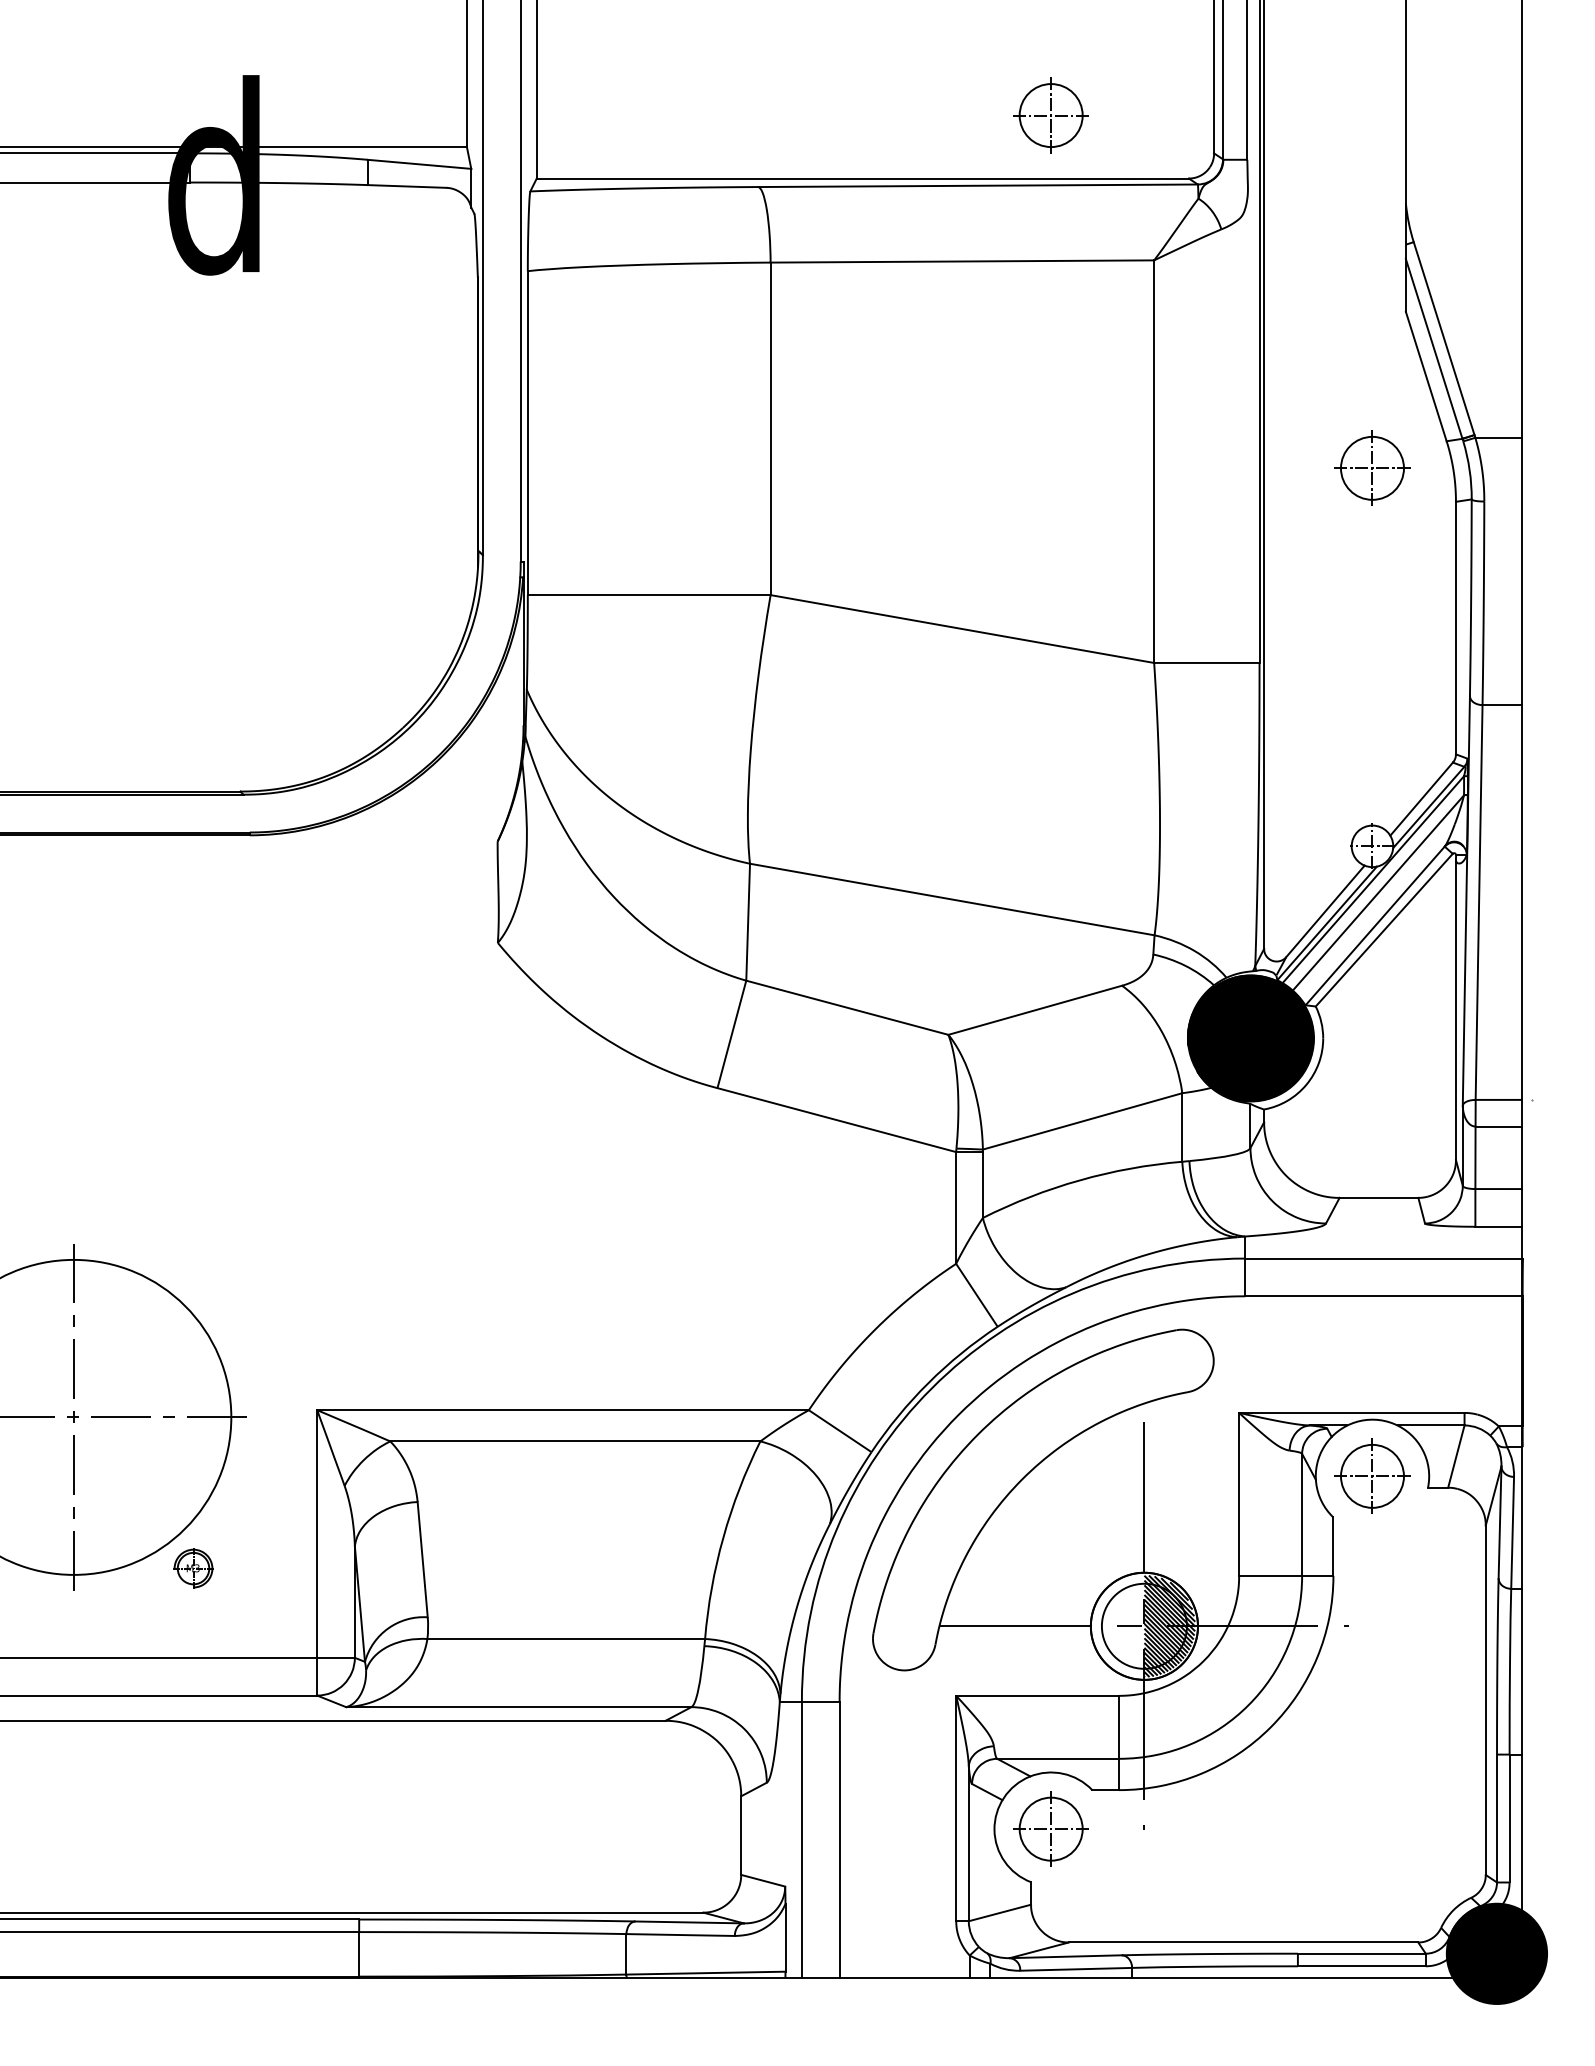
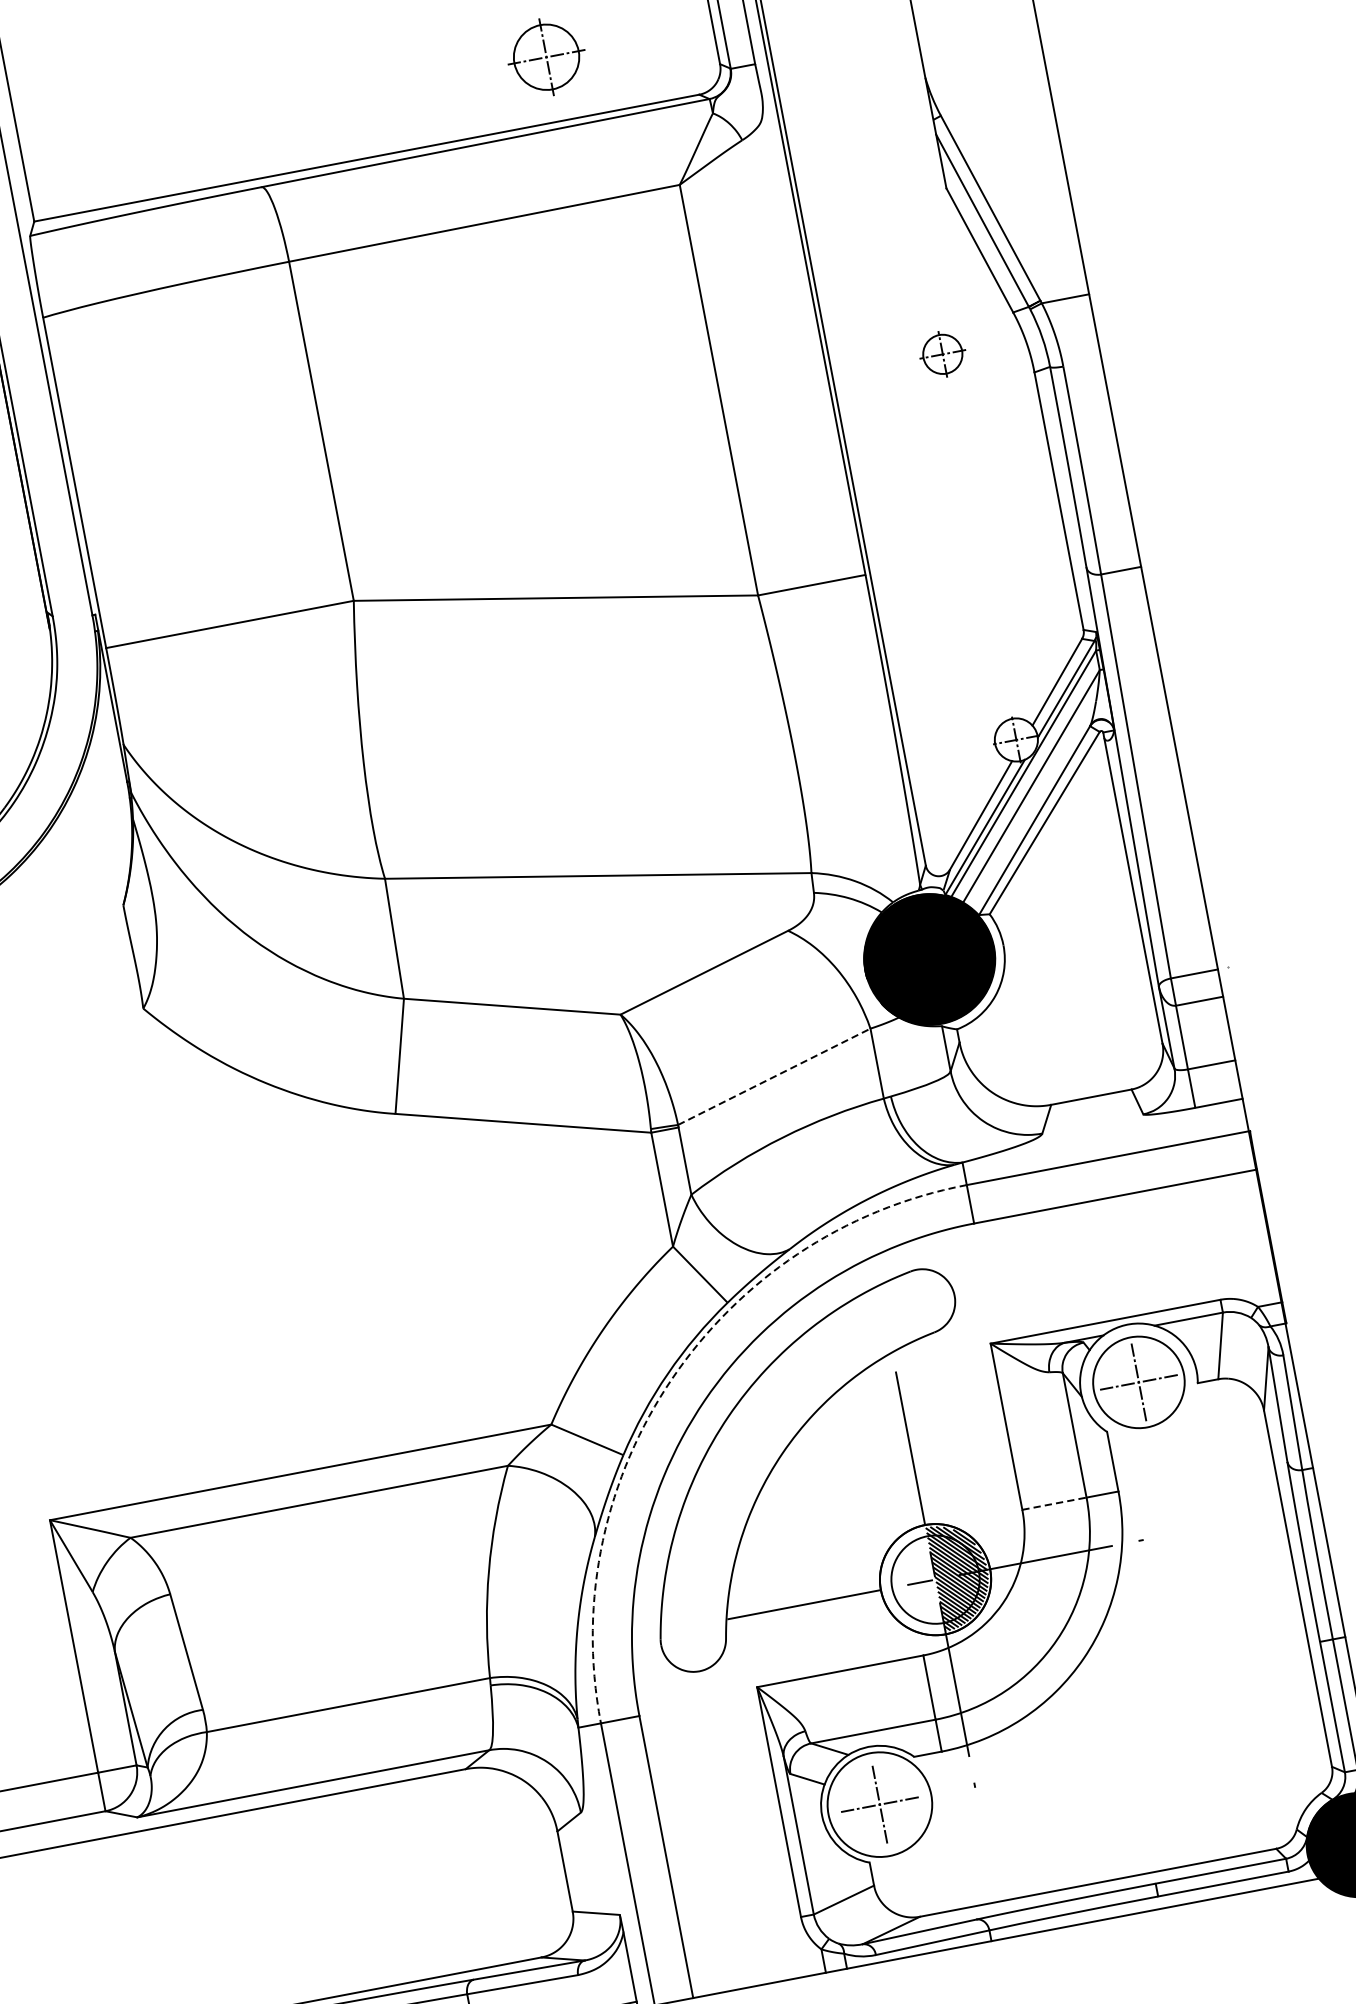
part: (1372, 467) -> (942, 353), size x0.6
line: (1082, 1121) -> (774, 1076), solid -> dashed
arc: (931, 1388) -> (672, 1378), solid -> dashed
circle: (1371, 1475) -> (1137, 1381), size x1.4
line: (1271, 1575) -> (1055, 1503), solid -> dashed
circle: (1050, 1828) -> (879, 1804), size x1.6

